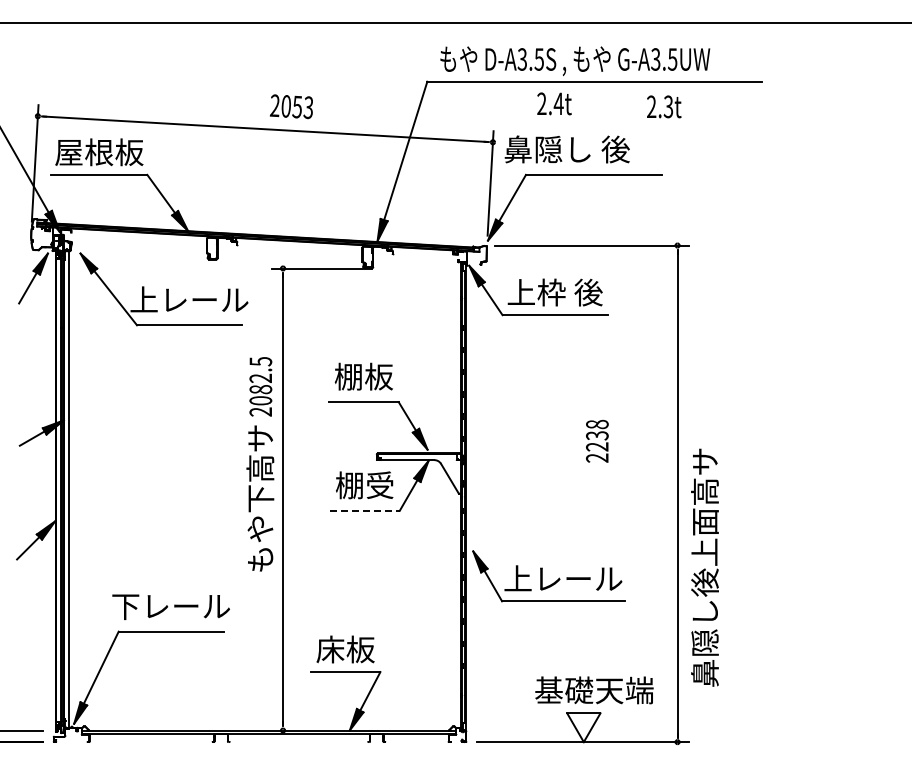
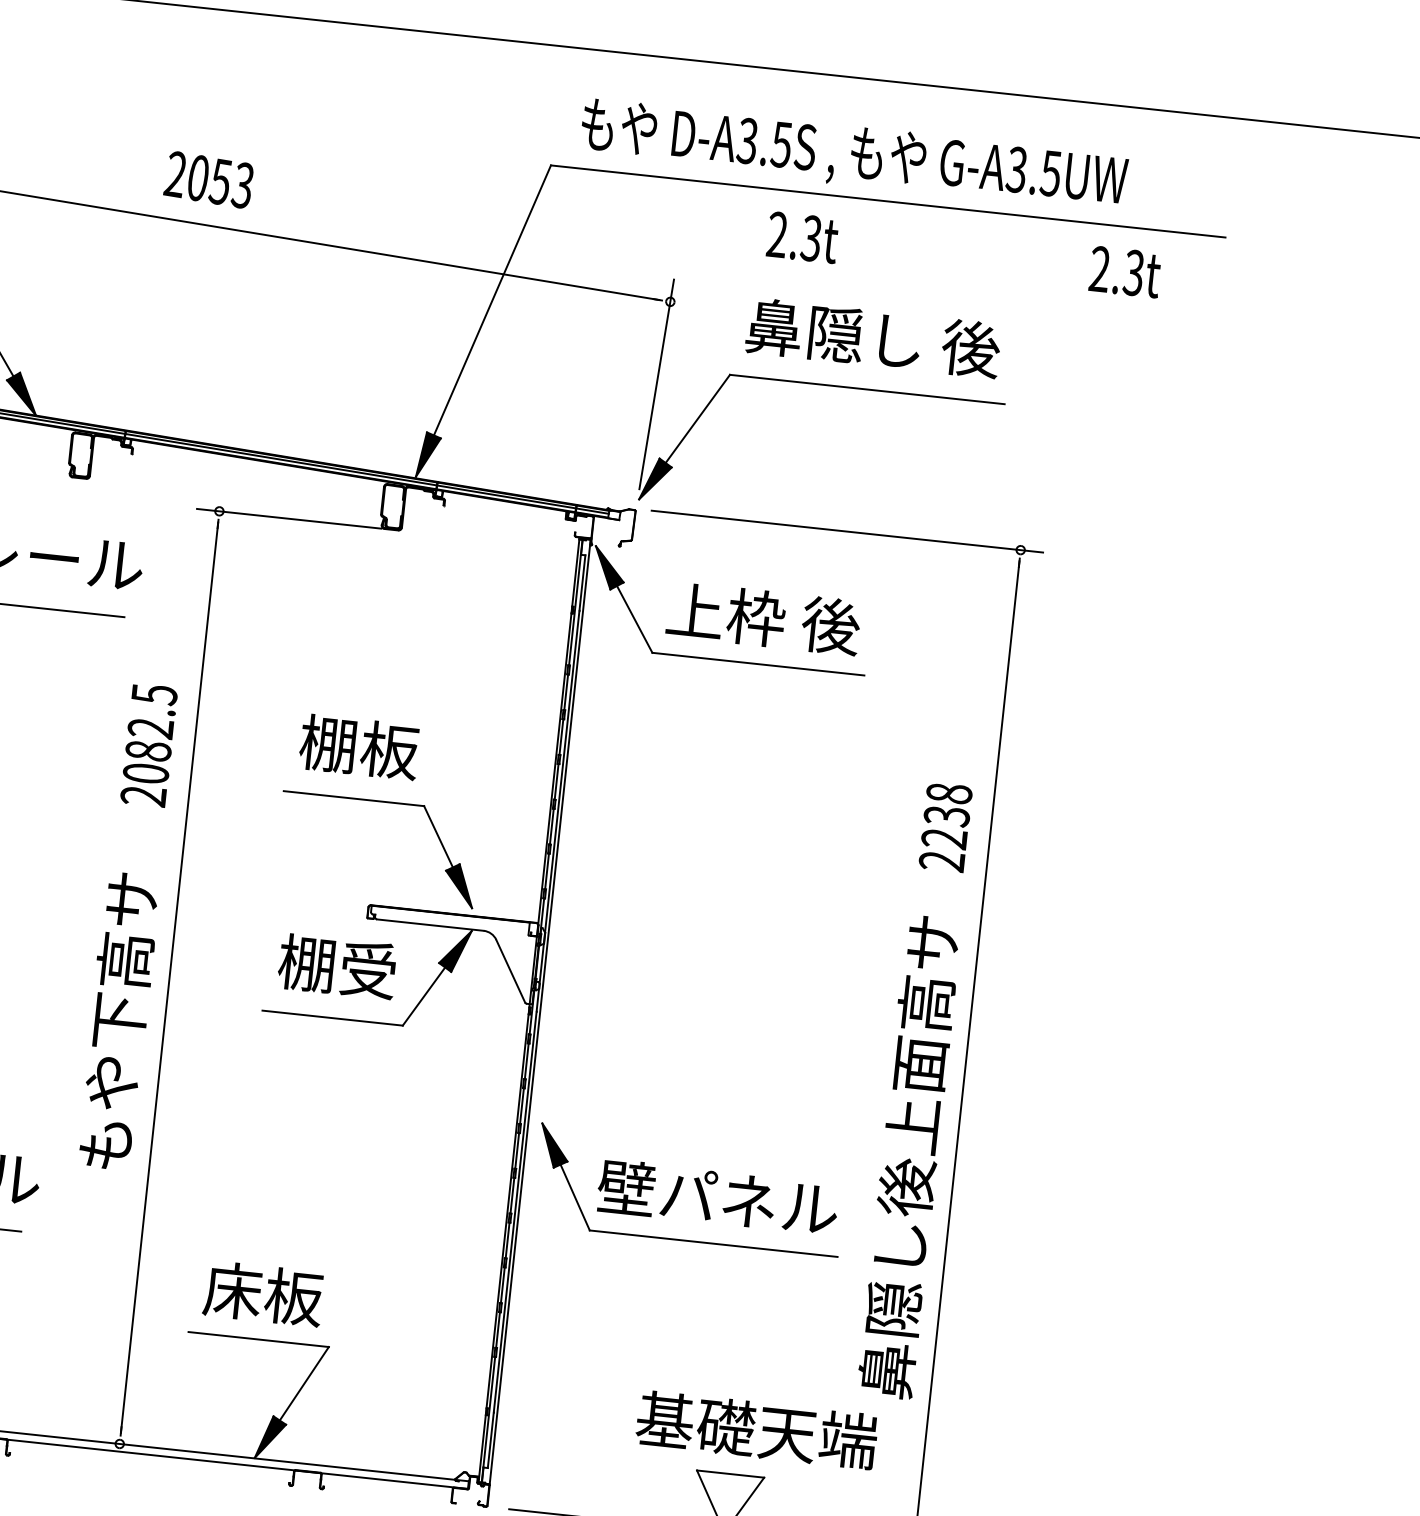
text: (558, 103) -> (811, 237), 2.4t -> 2.3t
text: (291, 106) -> (208, 179), moved
text: (664, 106) -> (1125, 271), moved
text: (566, 149) -> (871, 338), moved
text: (597, 440) -> (946, 825), moved
text: (260, 498) -> (118, 1021), moved
line: (365, 510) -> (333, 1017), dashed -> solid
text: (704, 567) -> (908, 1156), moved
text: (547, 578) -> (686, 1194), 上レール -> 壁パネル

